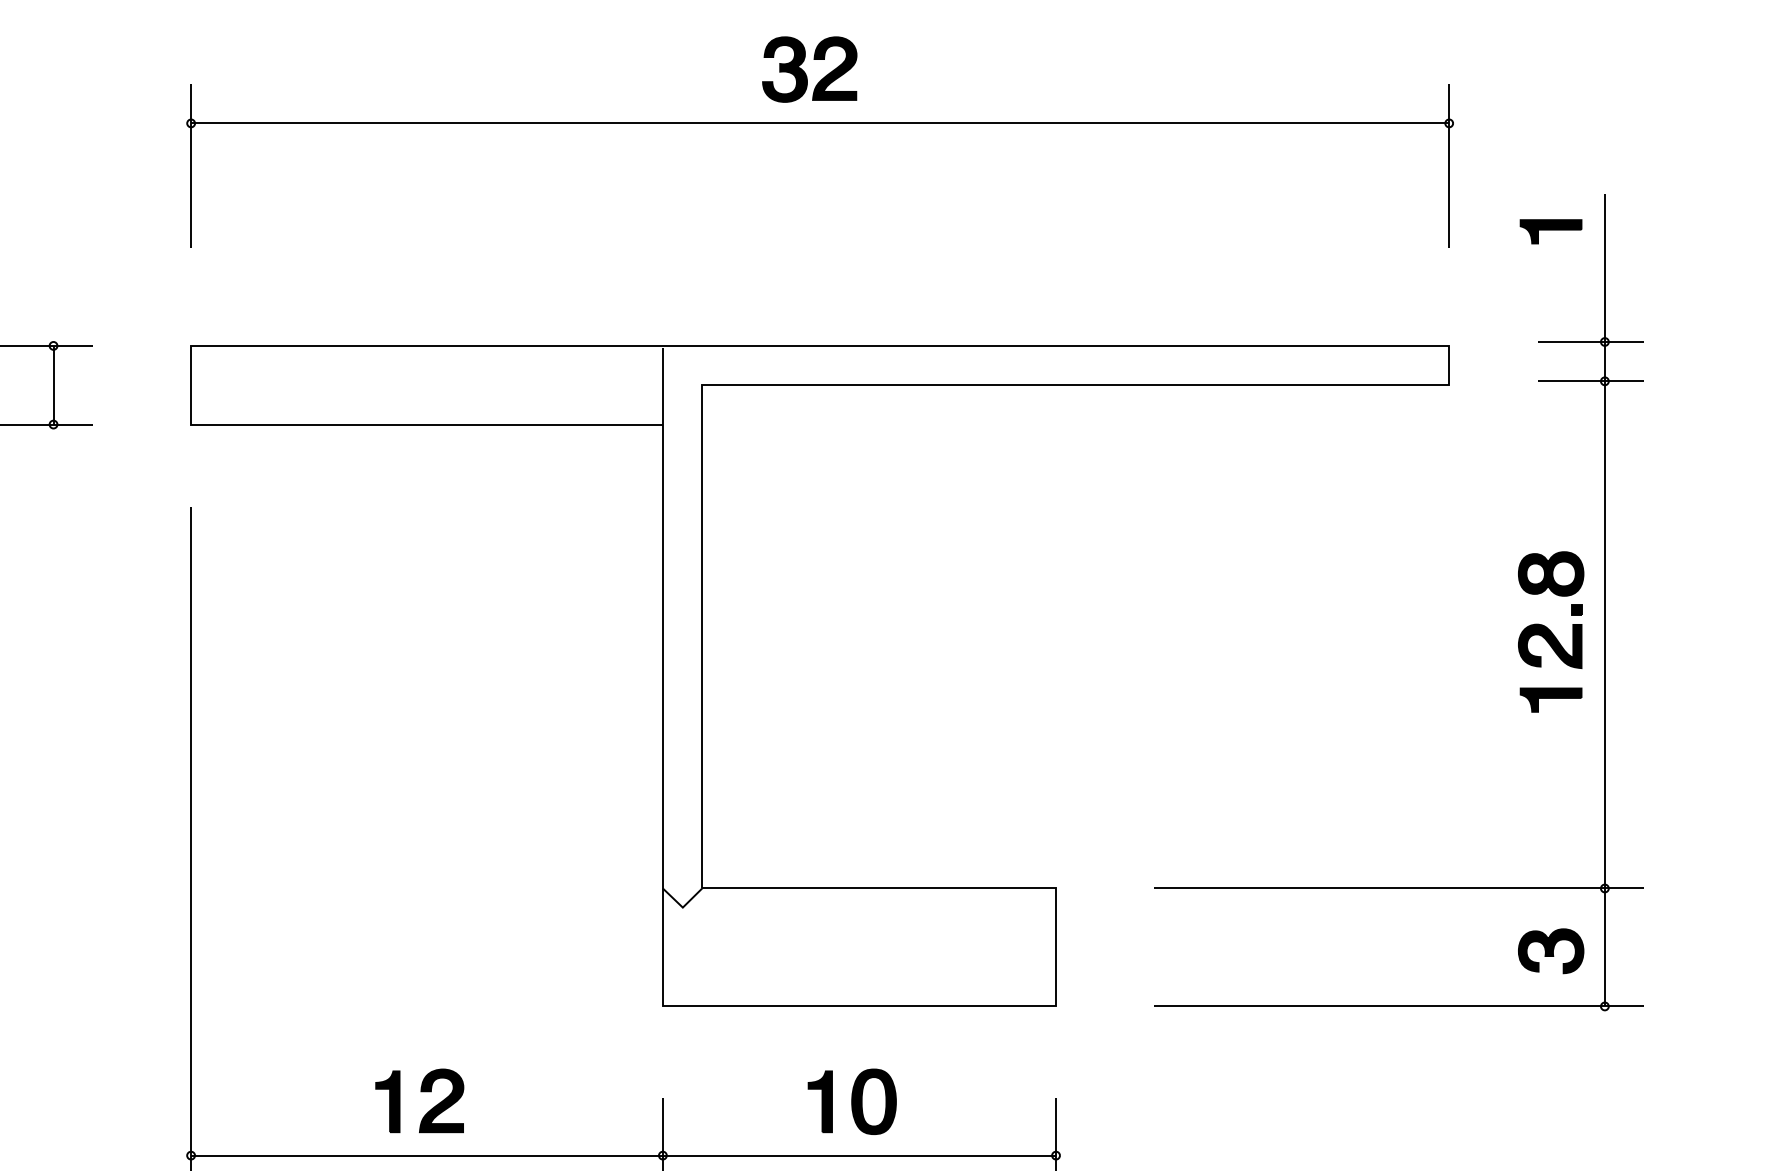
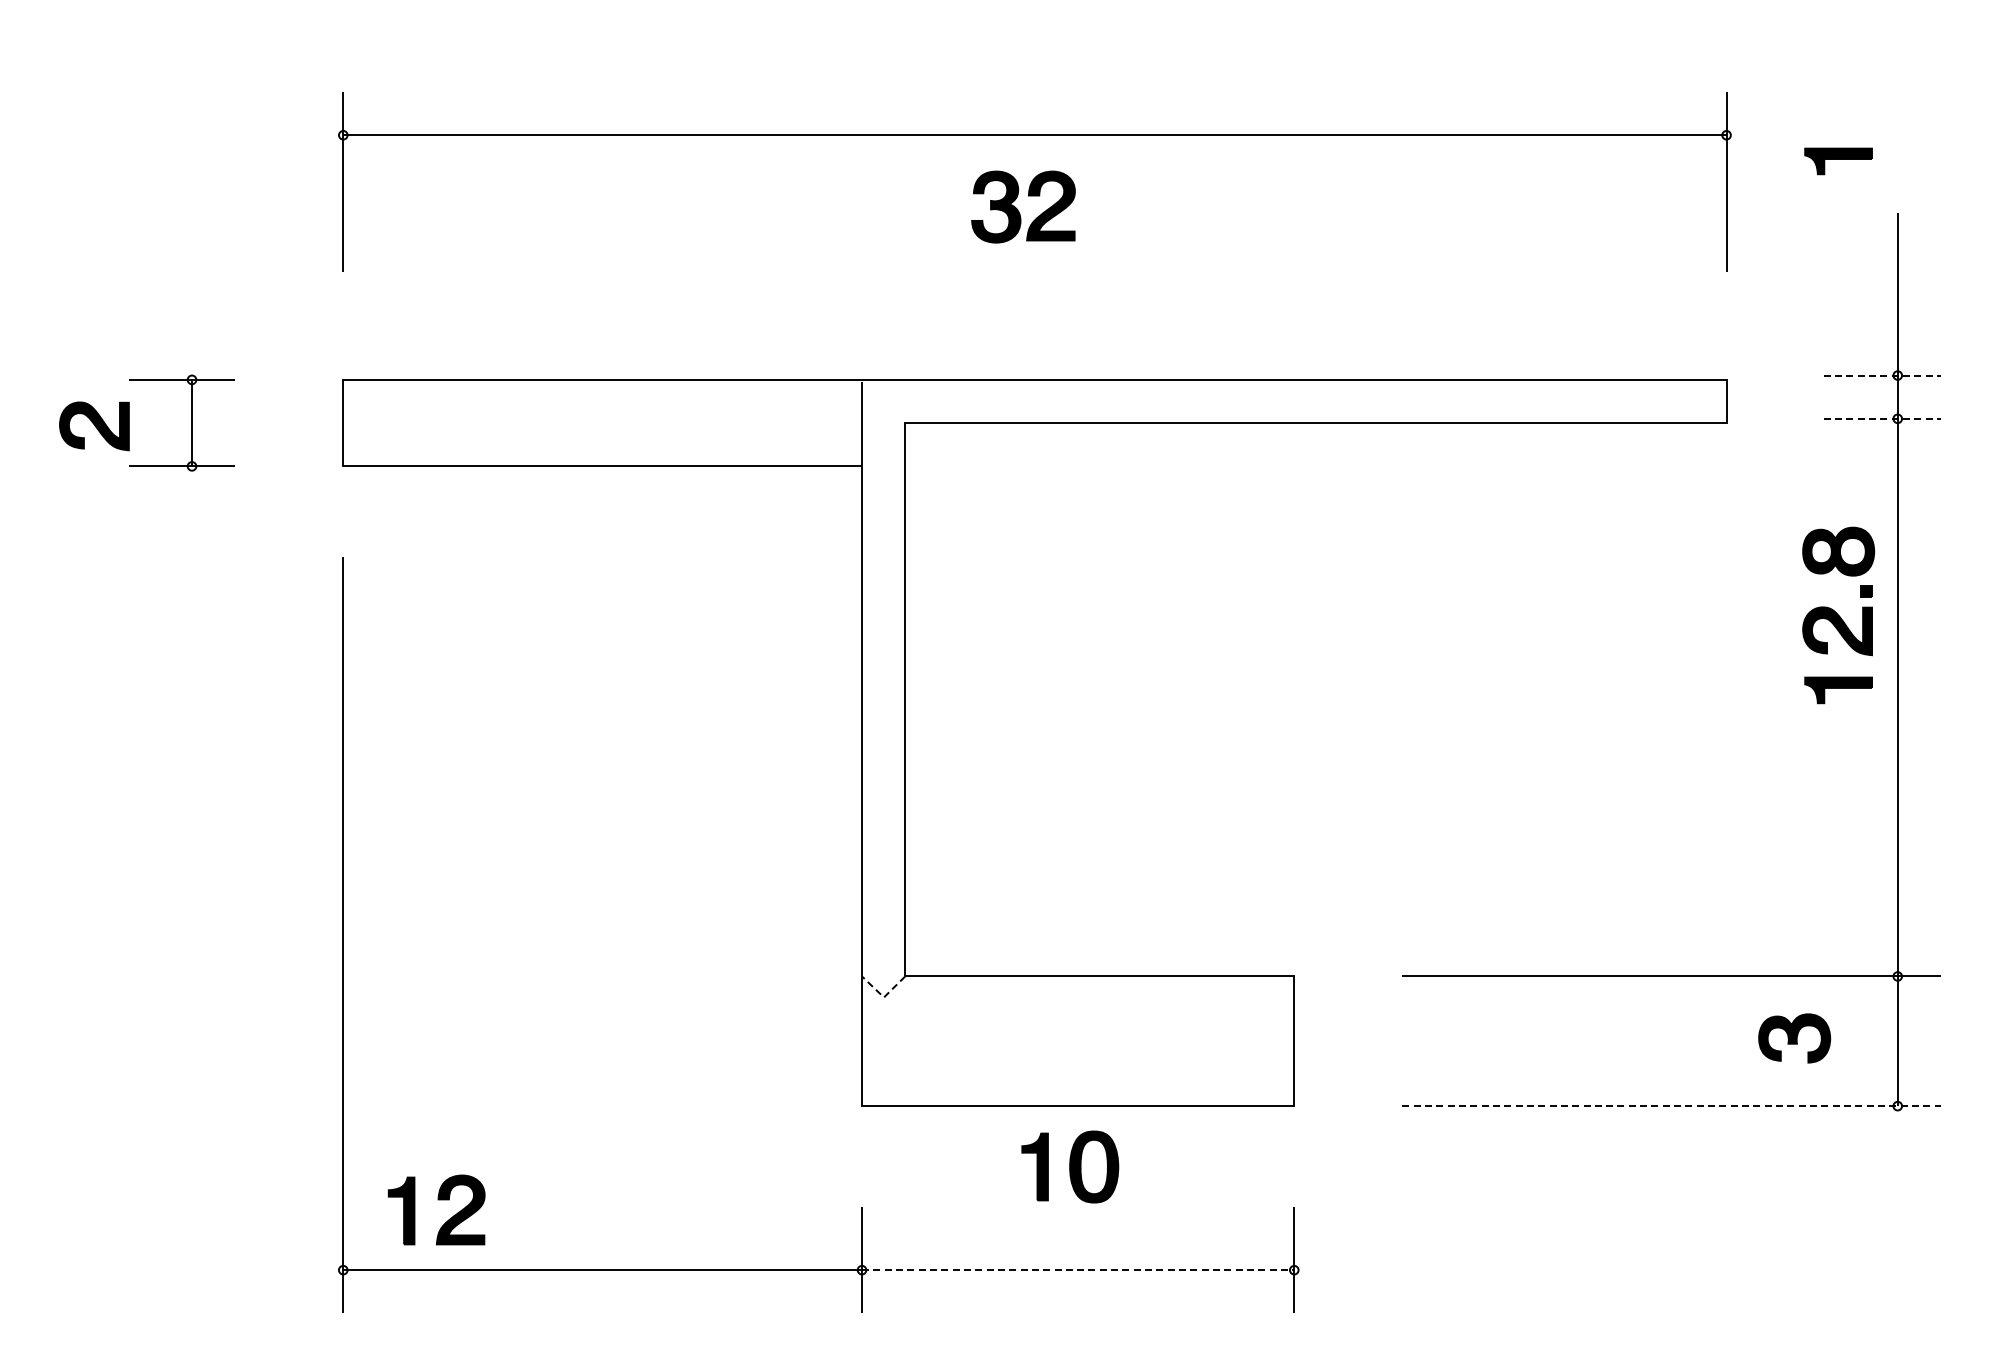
part: (804, 70) -> (1017, 208), moved
part: (1551, 231) -> (1838, 161), moved
line: (1591, 341) -> (1882, 375), solid -> dashed
line: (1591, 381) -> (1882, 418), solid -> dashed
part: (1551, 632) -> (1838, 615), moved
line: (682, 907) -> (883, 997), solid -> dashed
part: (1551, 951) -> (1794, 1038), moved
line: (1400, 1006) -> (1672, 1106), solid -> dashed
part: (420, 1092) -> (437, 1200), moved
part: (852, 1101) -> (1070, 1166), moved
line: (859, 1155) -> (1078, 1270), solid -> dashed

